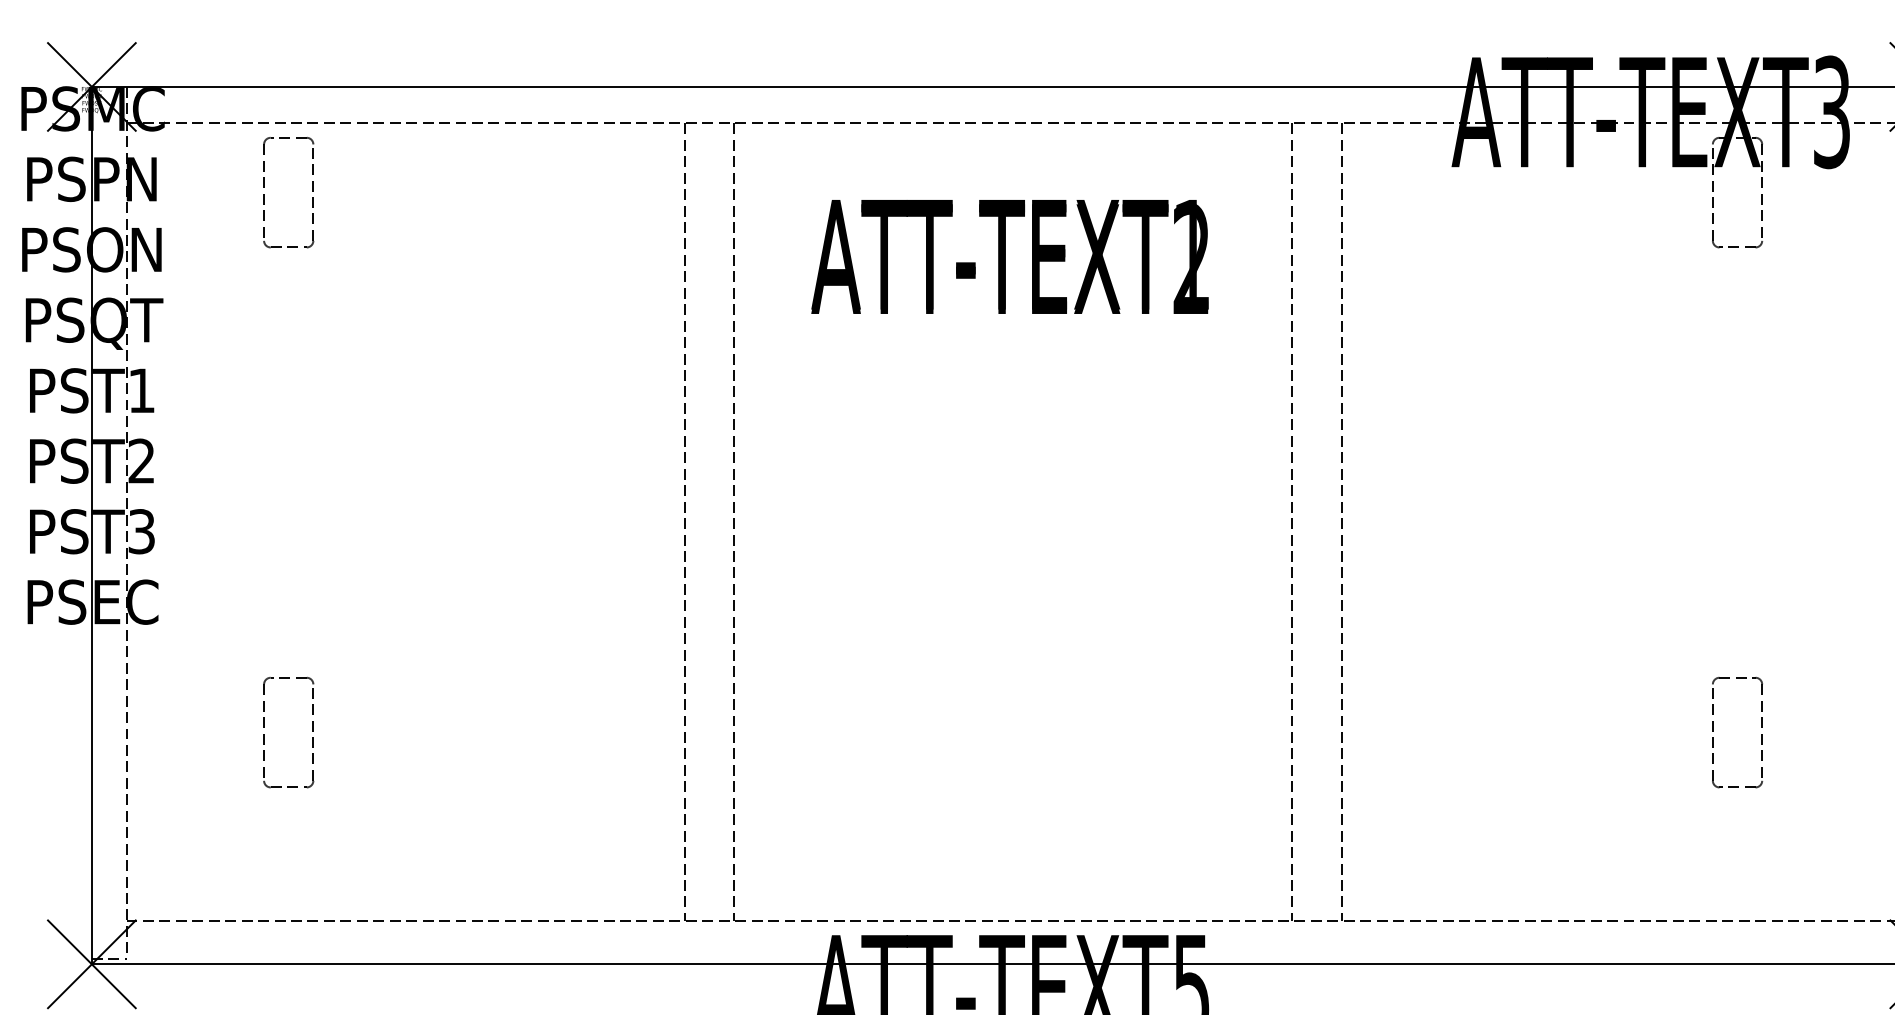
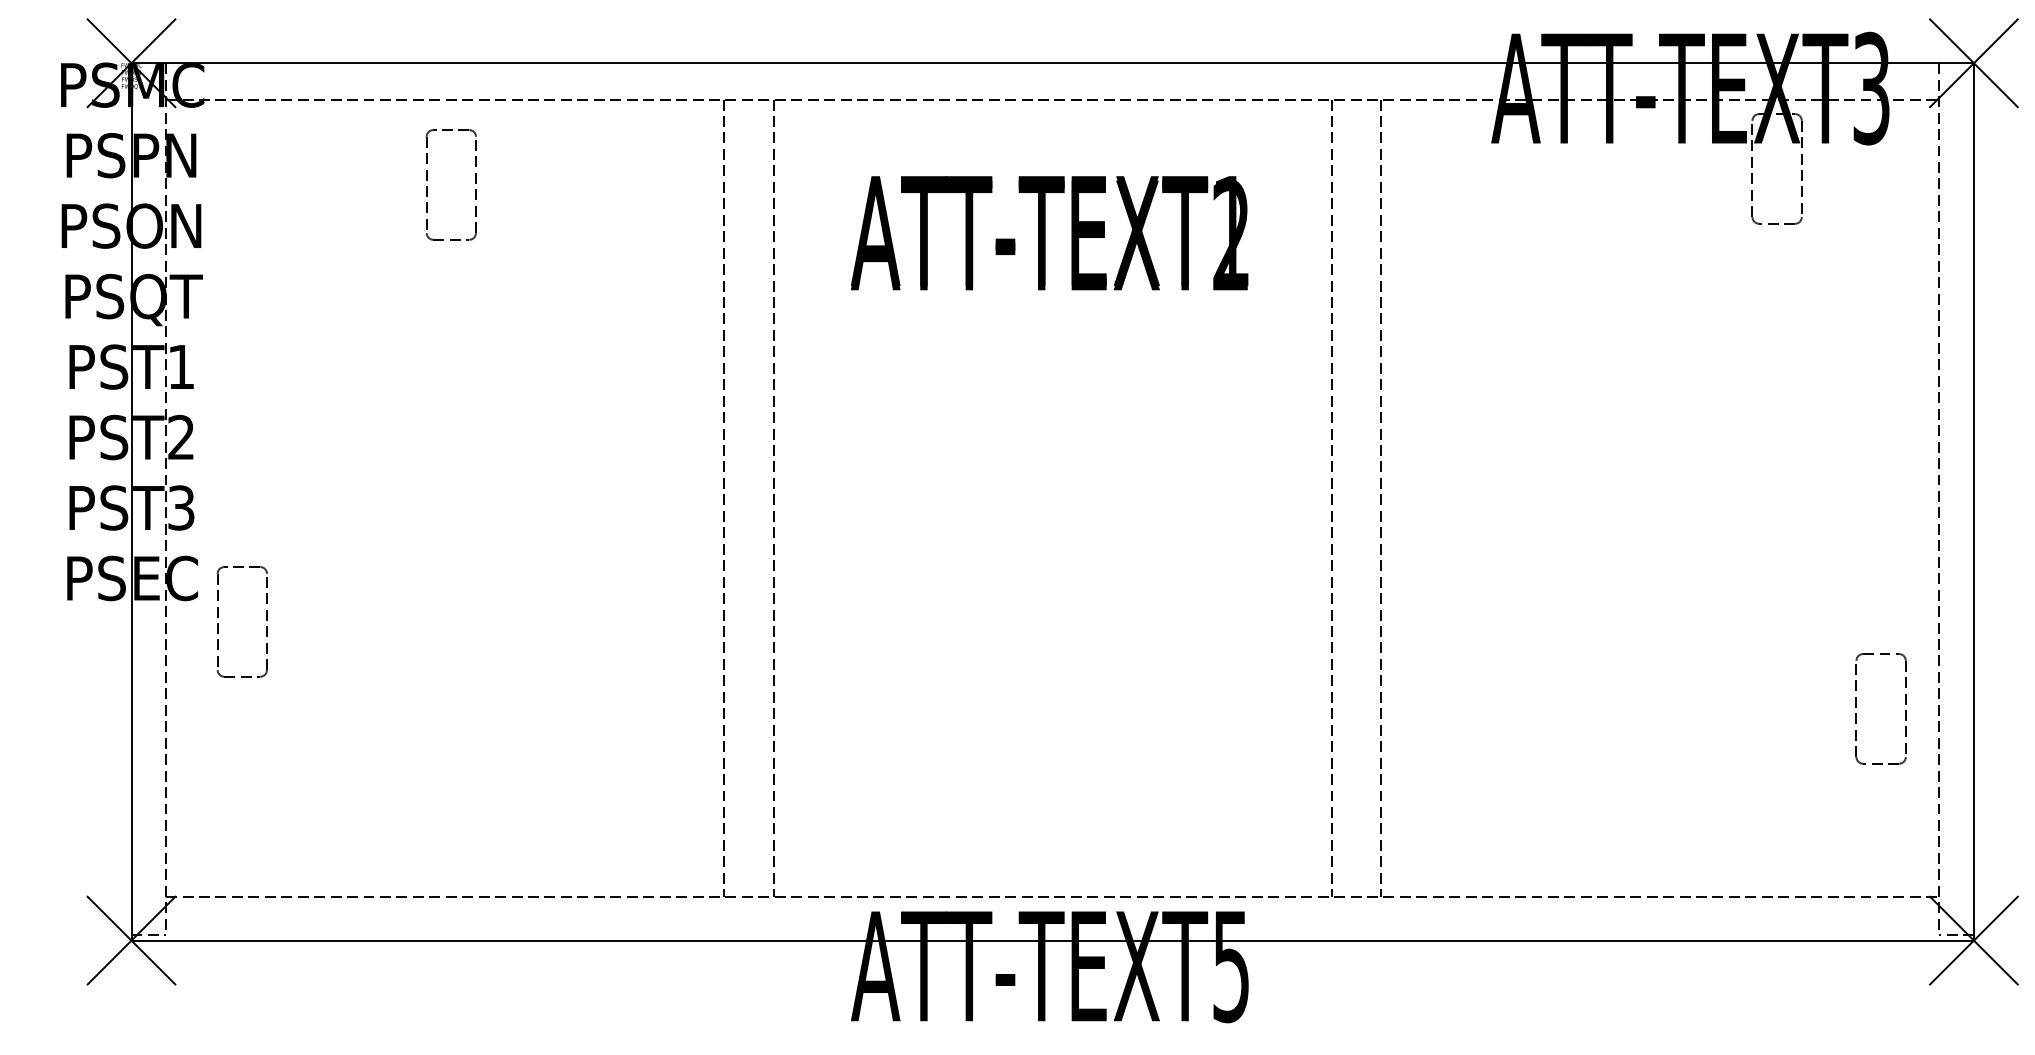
part: (264, 194) -> (427, 186), moved
part: (1712, 731) -> (1856, 707), moved
part: (264, 734) -> (218, 623), moved

